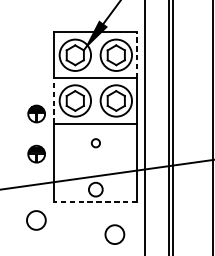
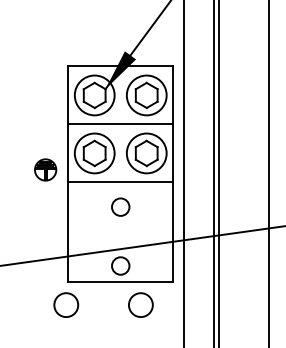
line: (137, 55) -> (173, 95), dashed -> solid
line: (54, 101) -> (68, 153), dashed -> solid
circle: (95, 142) -> (120, 206), size x1.67
part: (36, 153) -> (45, 220), removed
line: (95, 202) -> (120, 282), dashed -> solid
circle: (36, 219) -> (66, 304), moved
circle: (114, 234) -> (140, 304), moved

